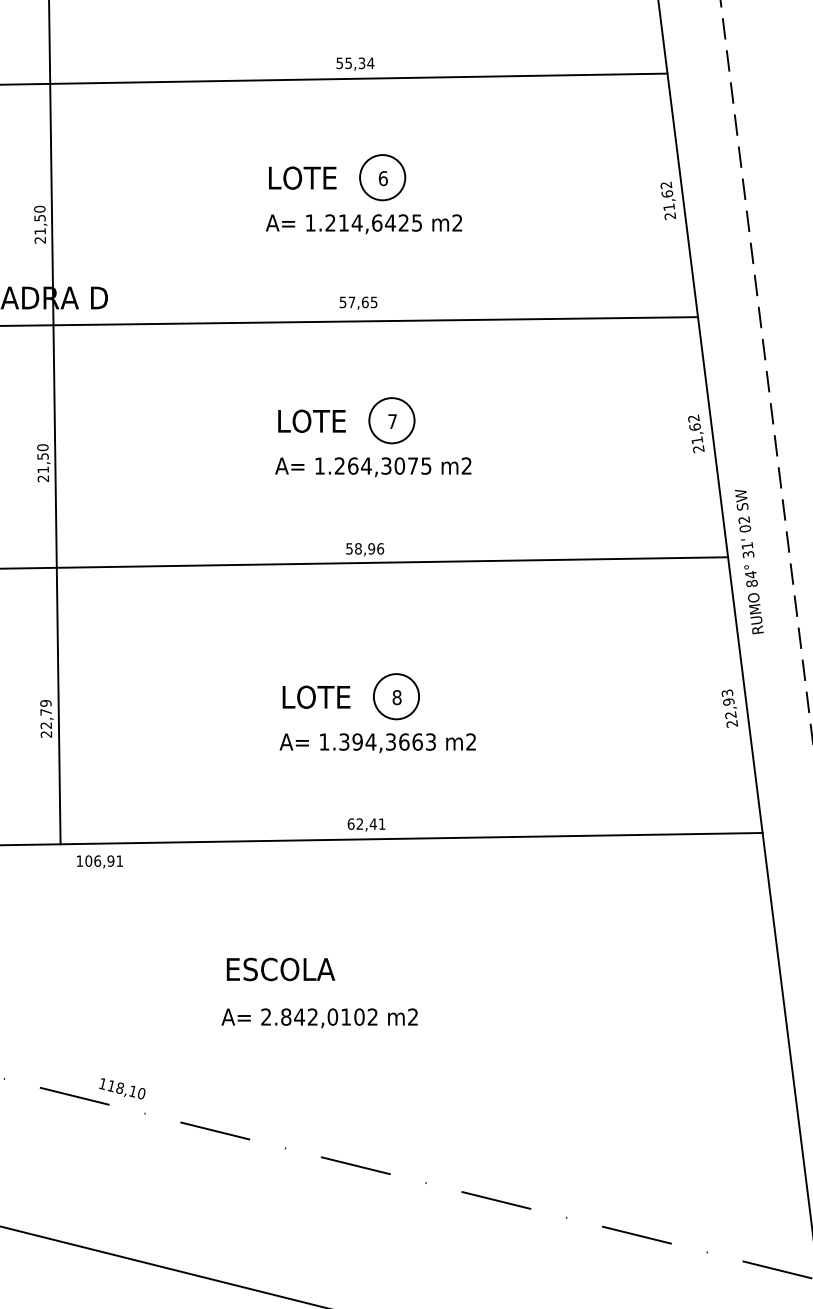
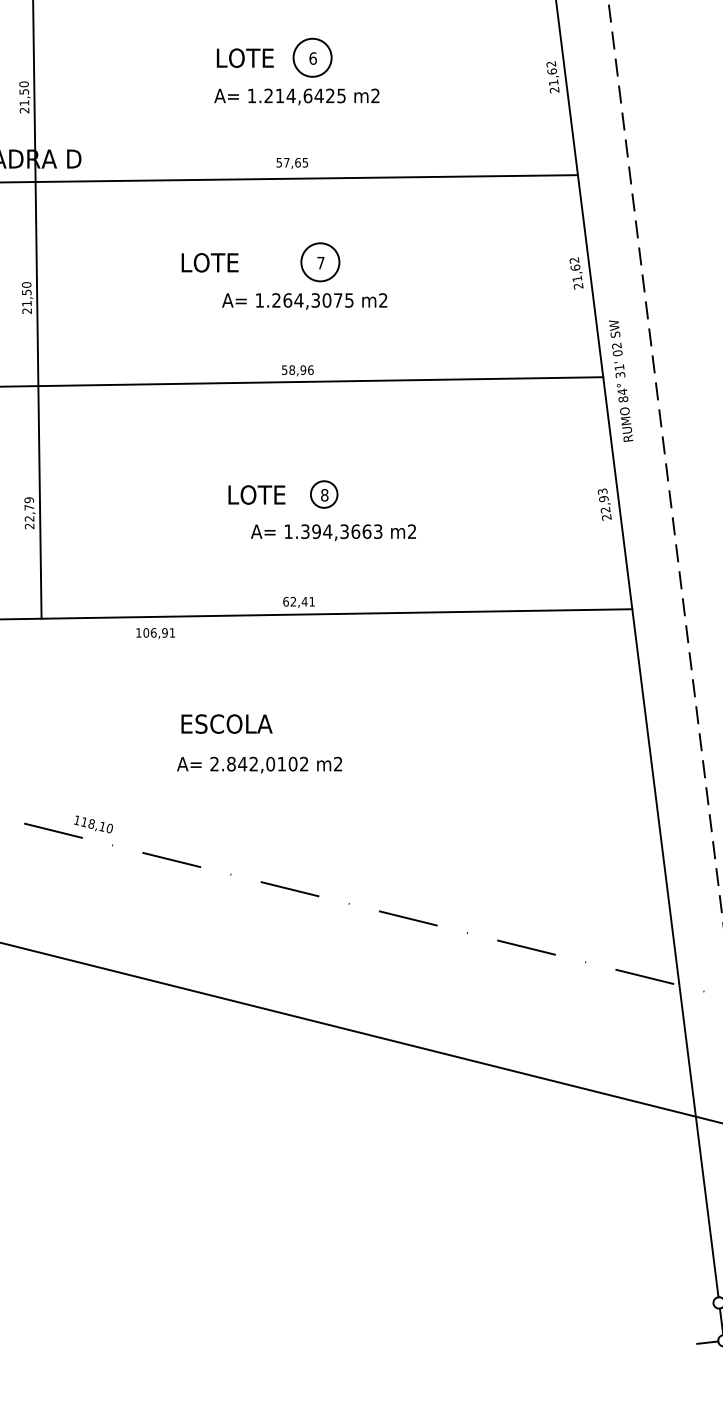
text: (311, 420) -> (209, 262), moved
circle: (396, 696) -> (324, 494), size x0.7
text: (377, 742) -> (333, 532), moved
text: (99, 861) -> (155, 633), moved

